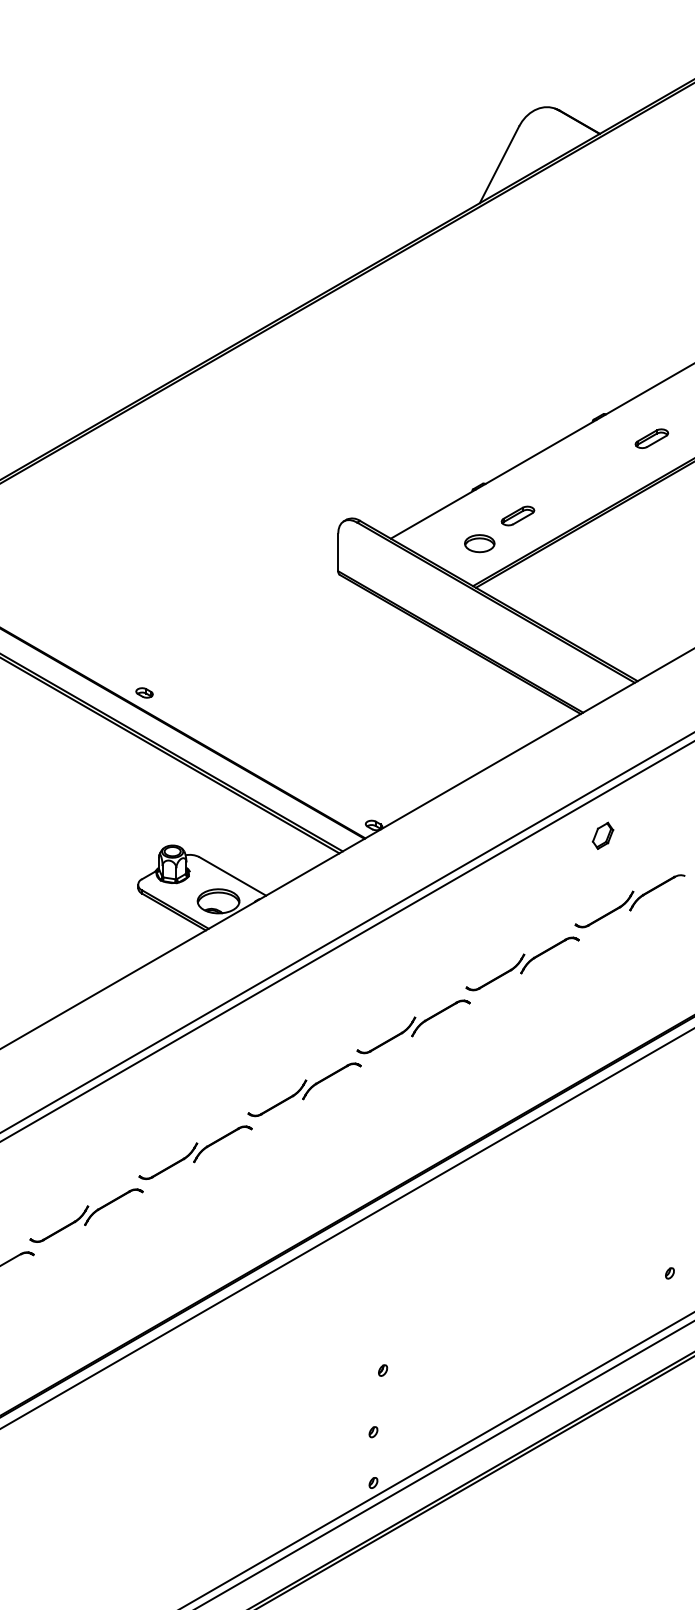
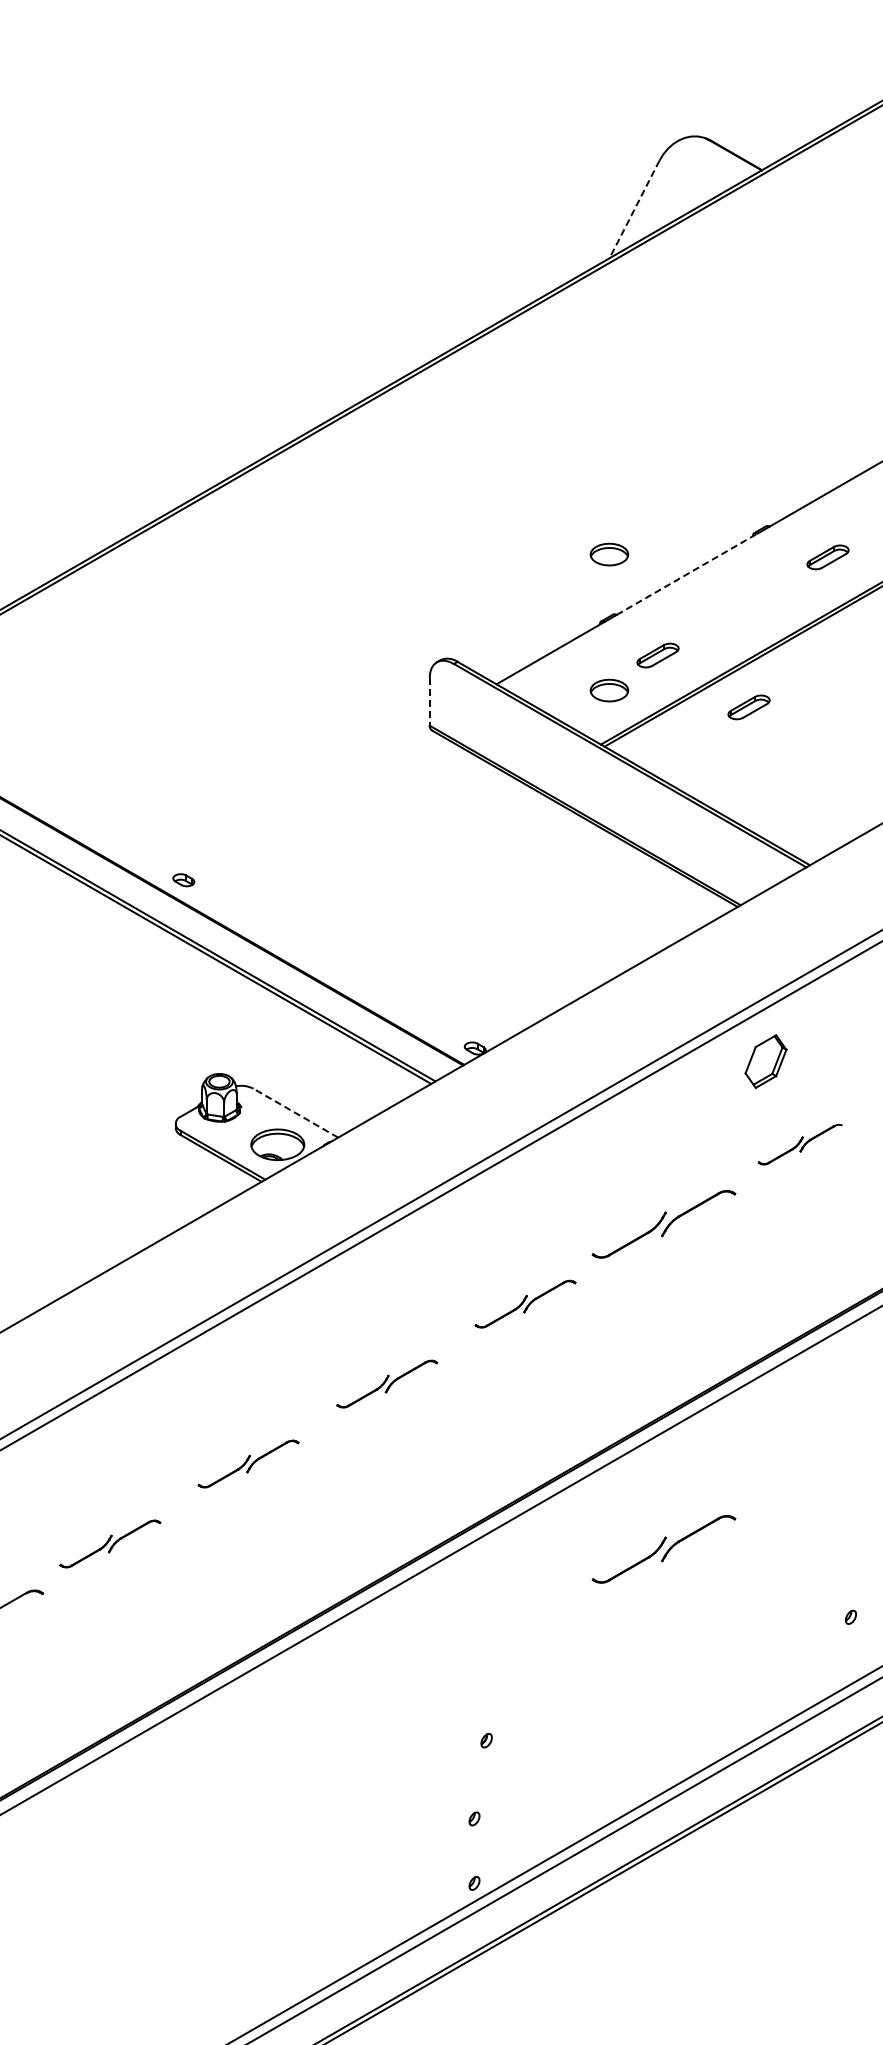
line: (499, 164) -> (634, 209), solid -> dashed
part: (479, 436) -> (609, 554), added
line: (541, 452) -> (687, 574), solid -> dashed
line: (338, 552) -> (429, 701), solid -> dashed
part: (589, 556) -> (748, 707), added
part: (602, 835) -> (765, 1061), size x1.6
line: (232, 876) -> (295, 1113), solid -> dashed
part: (630, 901) -> (800, 1144), size x0.6
part: (413, 1026) -> (525, 1303), size x0.7
part: (304, 1089) -> (387, 1383), size x0.7
part: (195, 1152) -> (248, 1463), size x0.7
part: (86, 1215) -> (110, 1543), size x0.7
part: (522, 1219) -> (663, 1548), added

